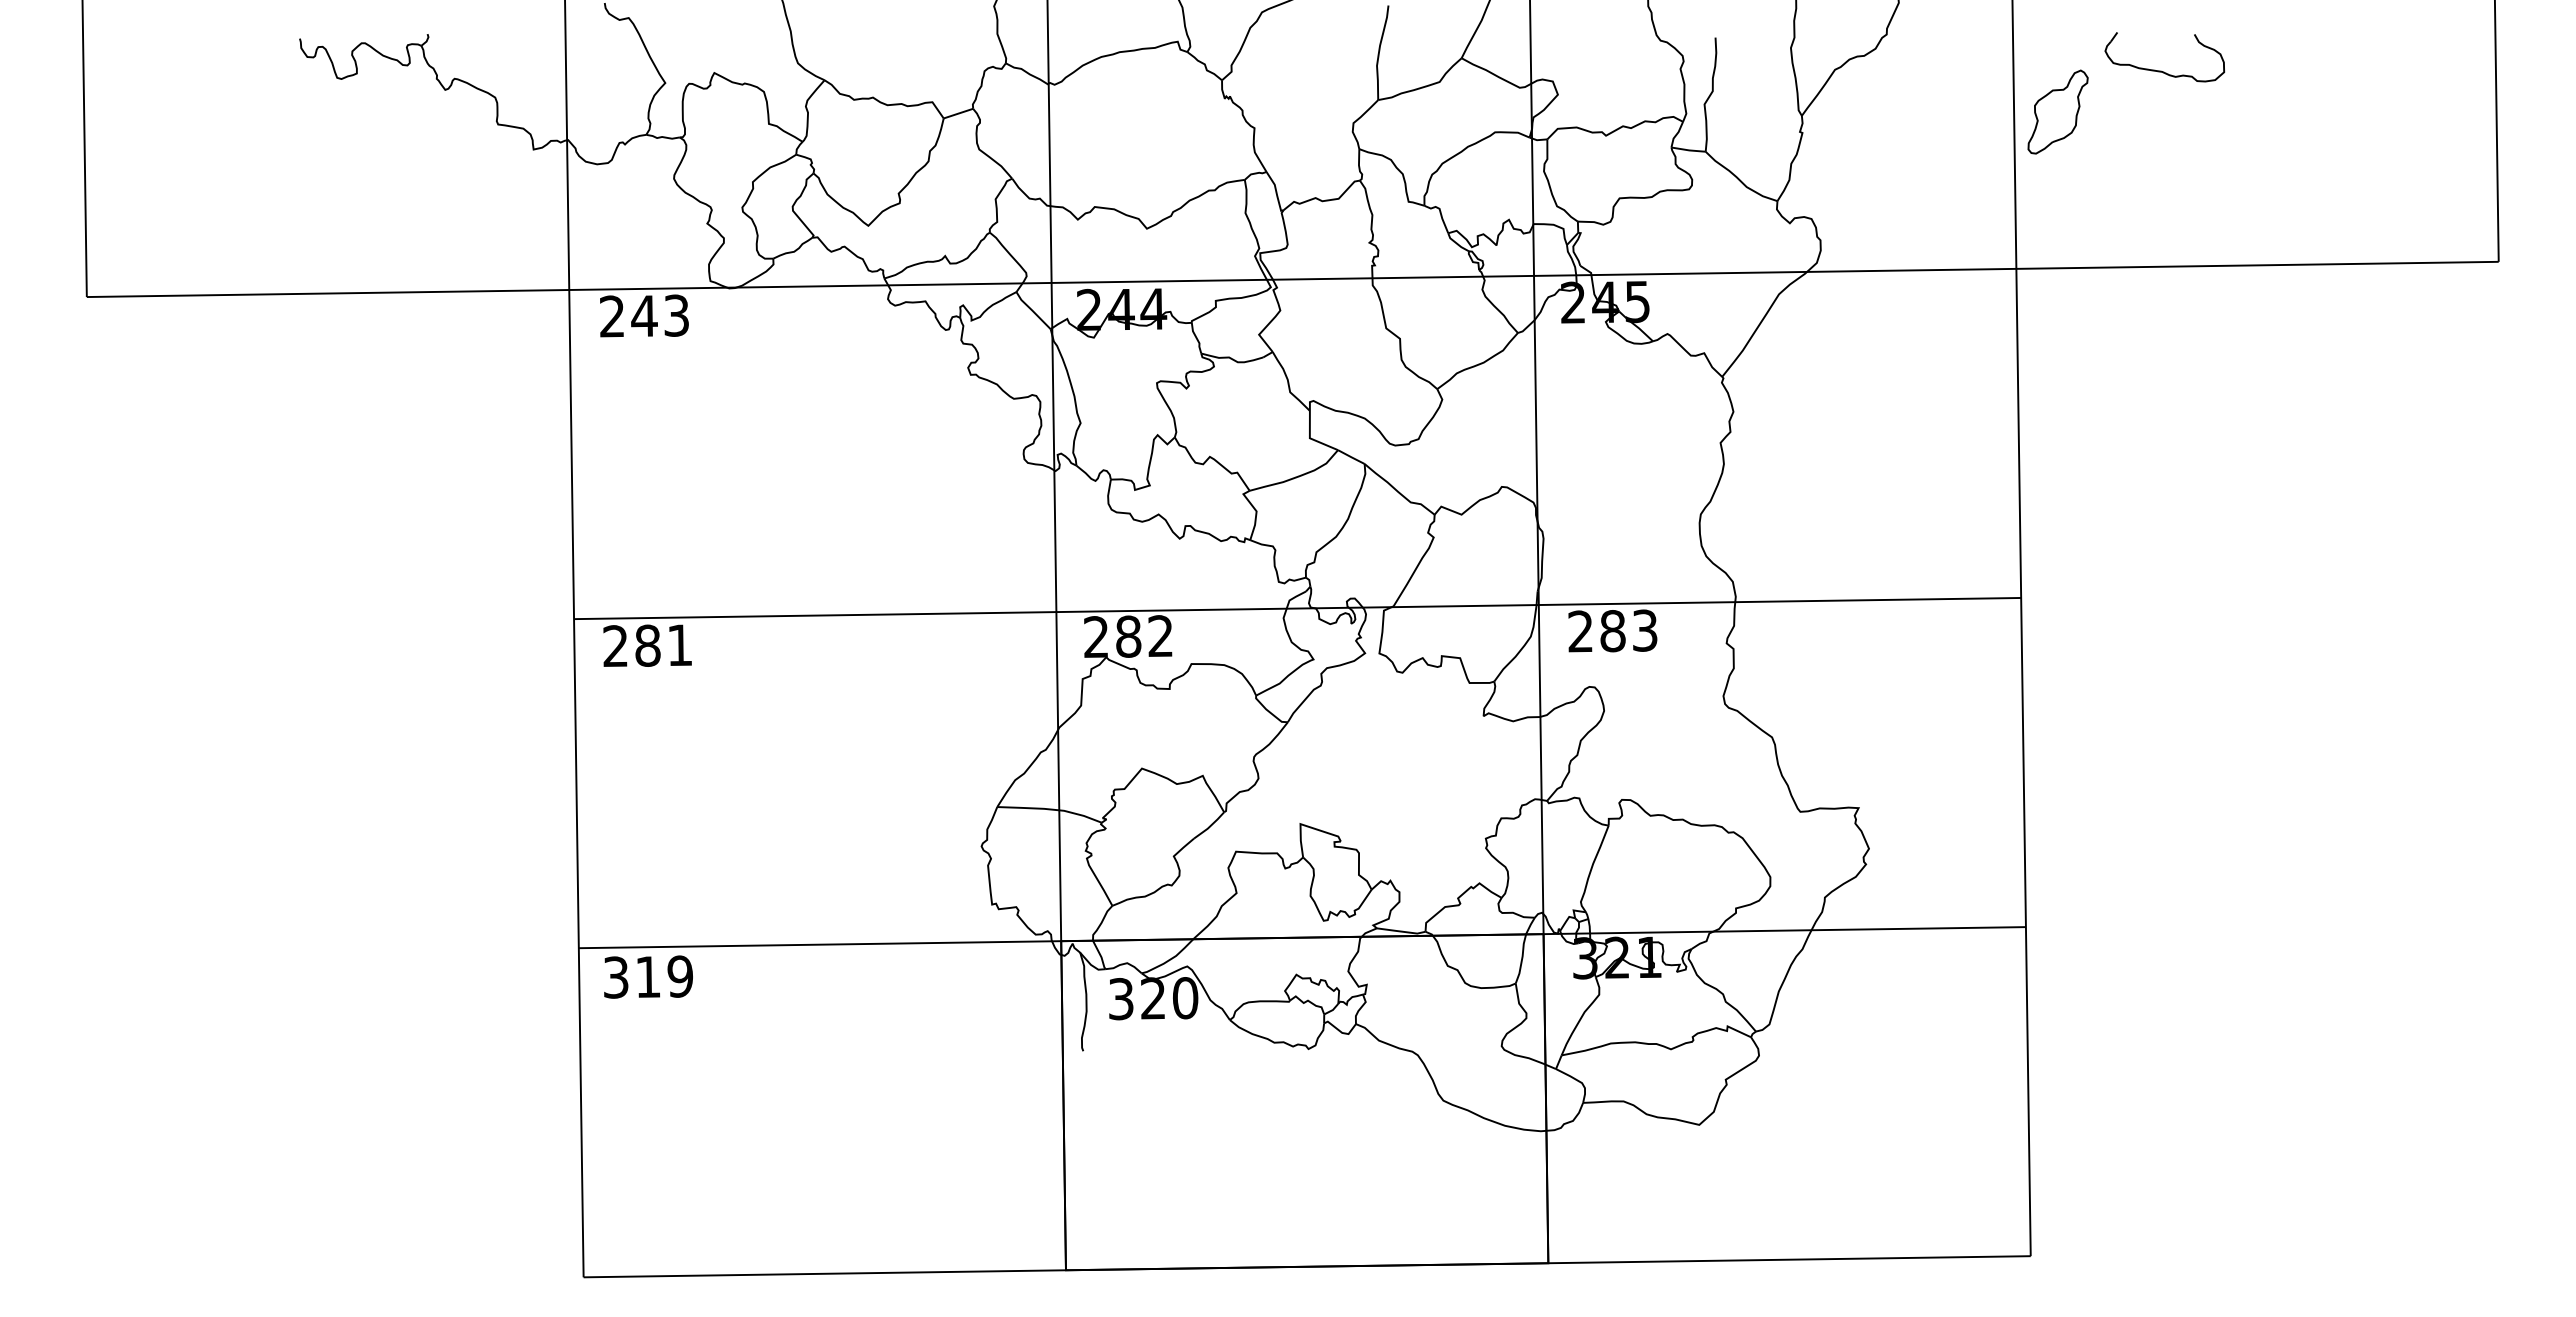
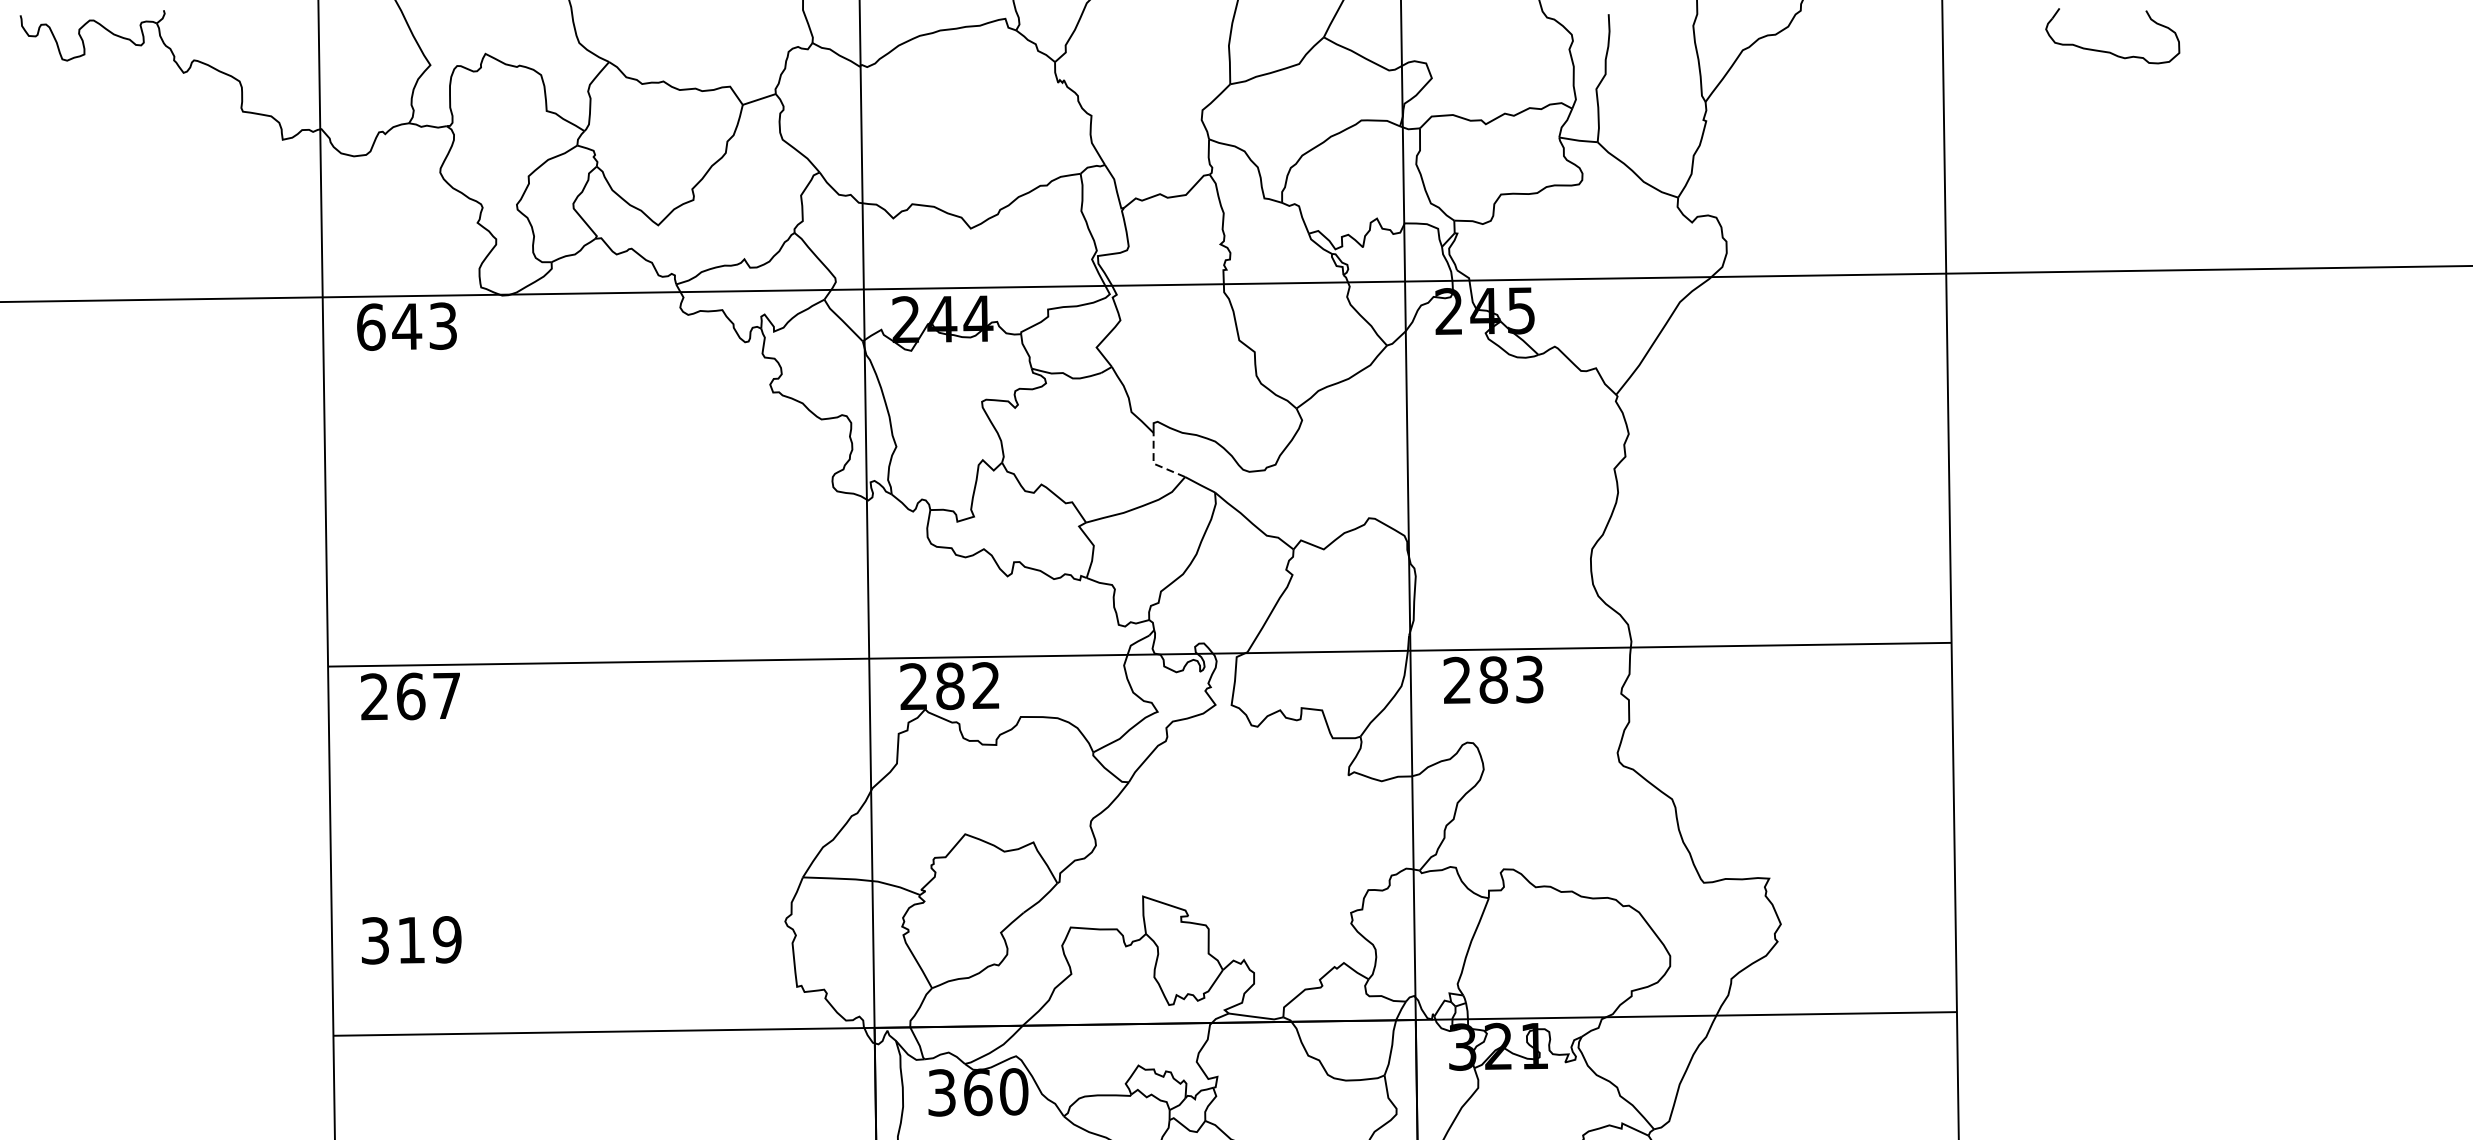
part: (2057, 111) -> (1992, 97), removed
text: (612, 316) -> (371, 327), 243 -> 643
line: (1310, 438) -> (1154, 463), solid -> dashed
text: (663, 645) -> (428, 696), 281 -> 267
text: (648, 976) -> (411, 939), moved
text: (1153, 998) -> (978, 1092), 320 -> 360

